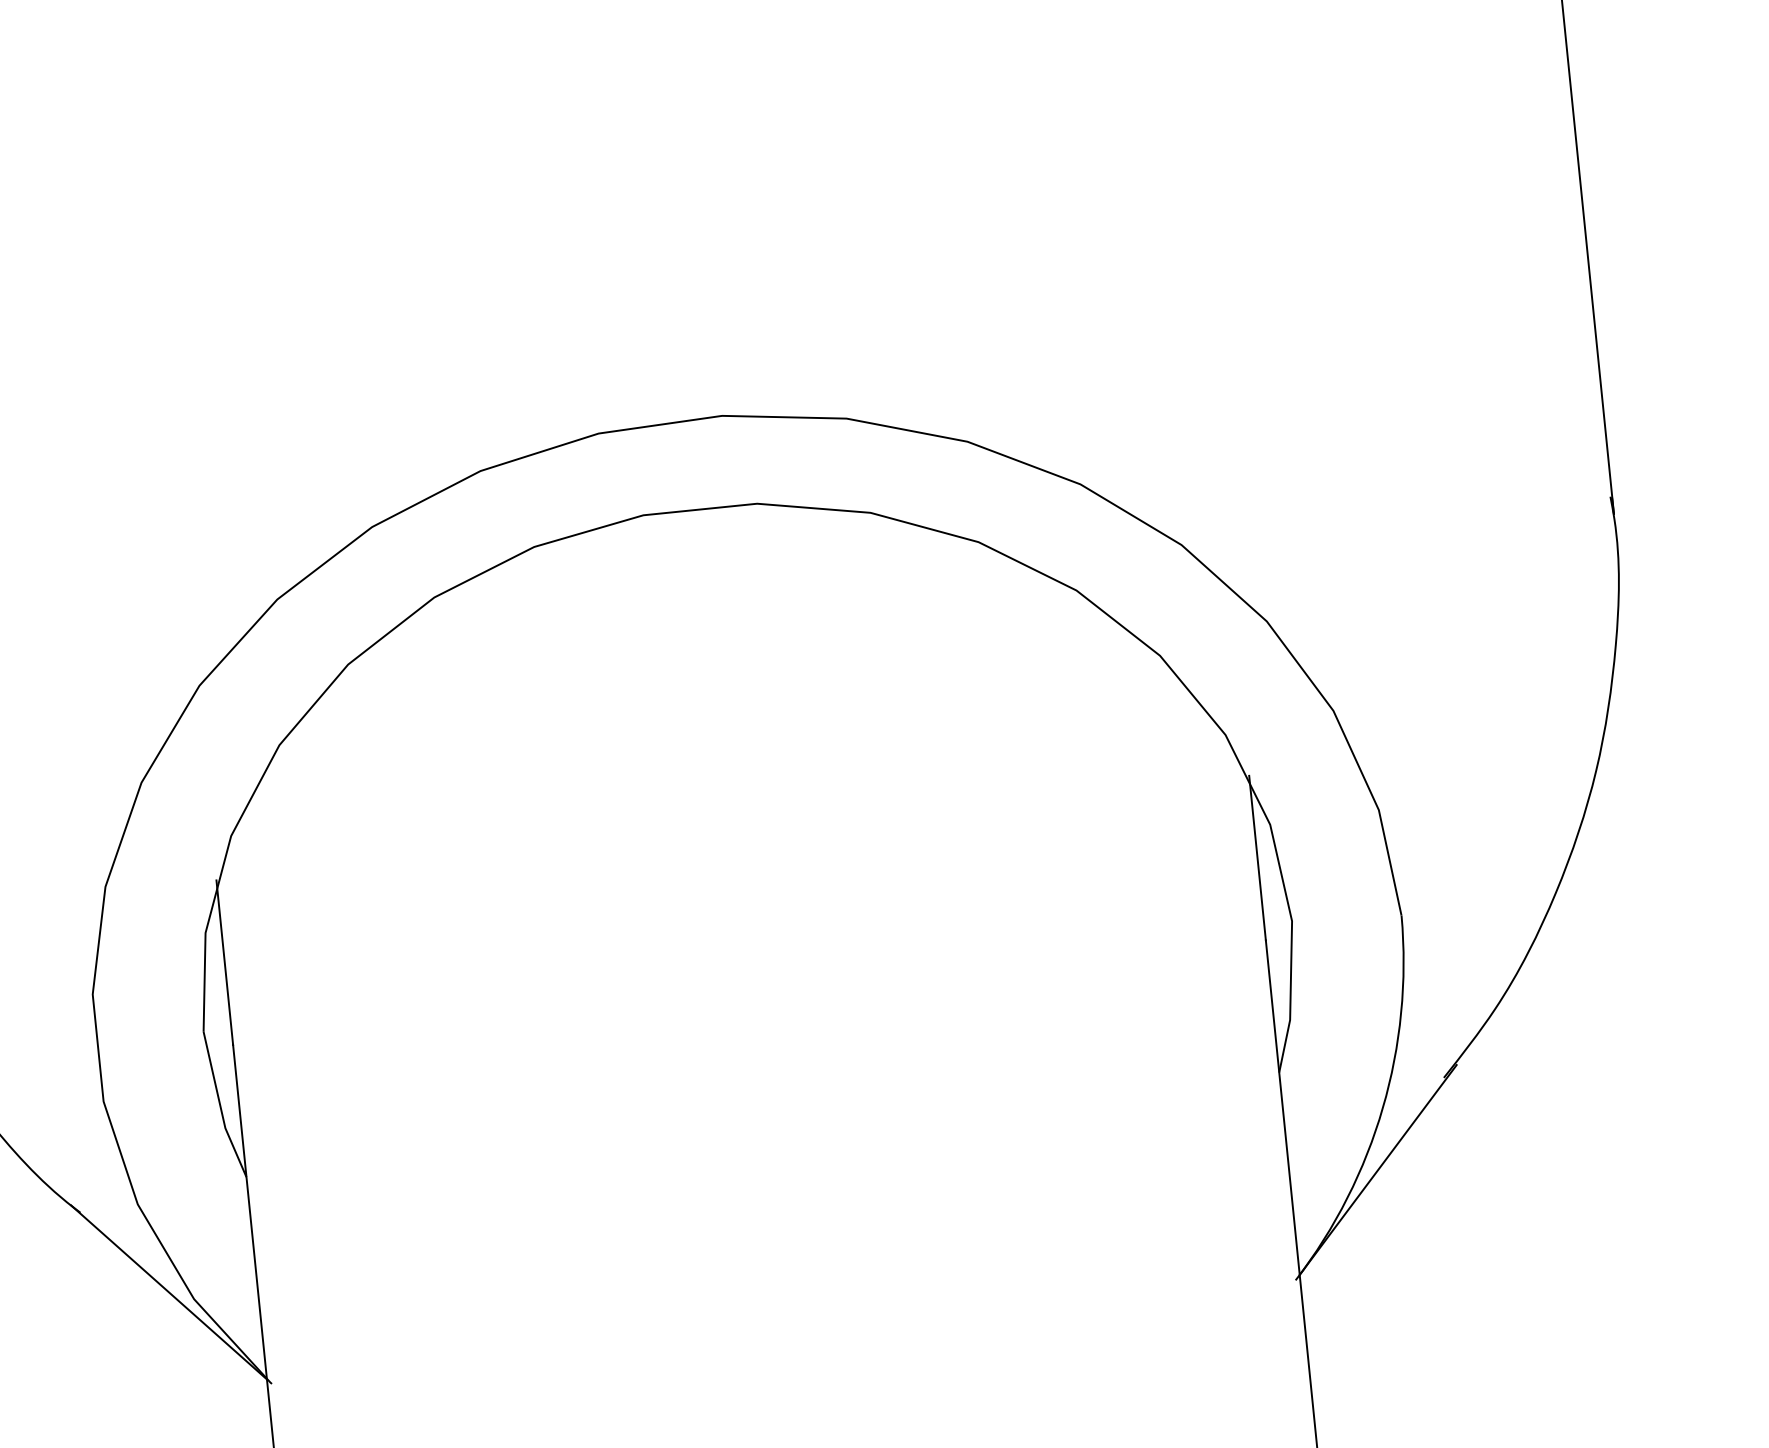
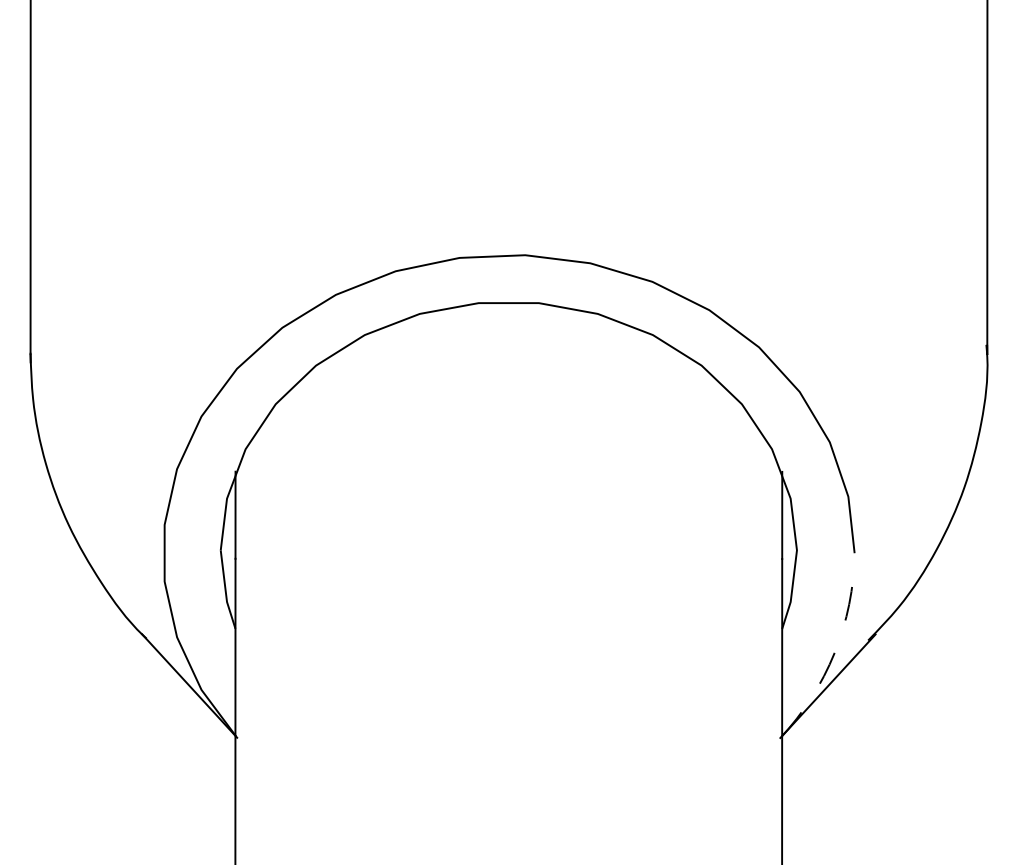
arc: (1382, 1108) -> (834, 653), solid -> dashed

